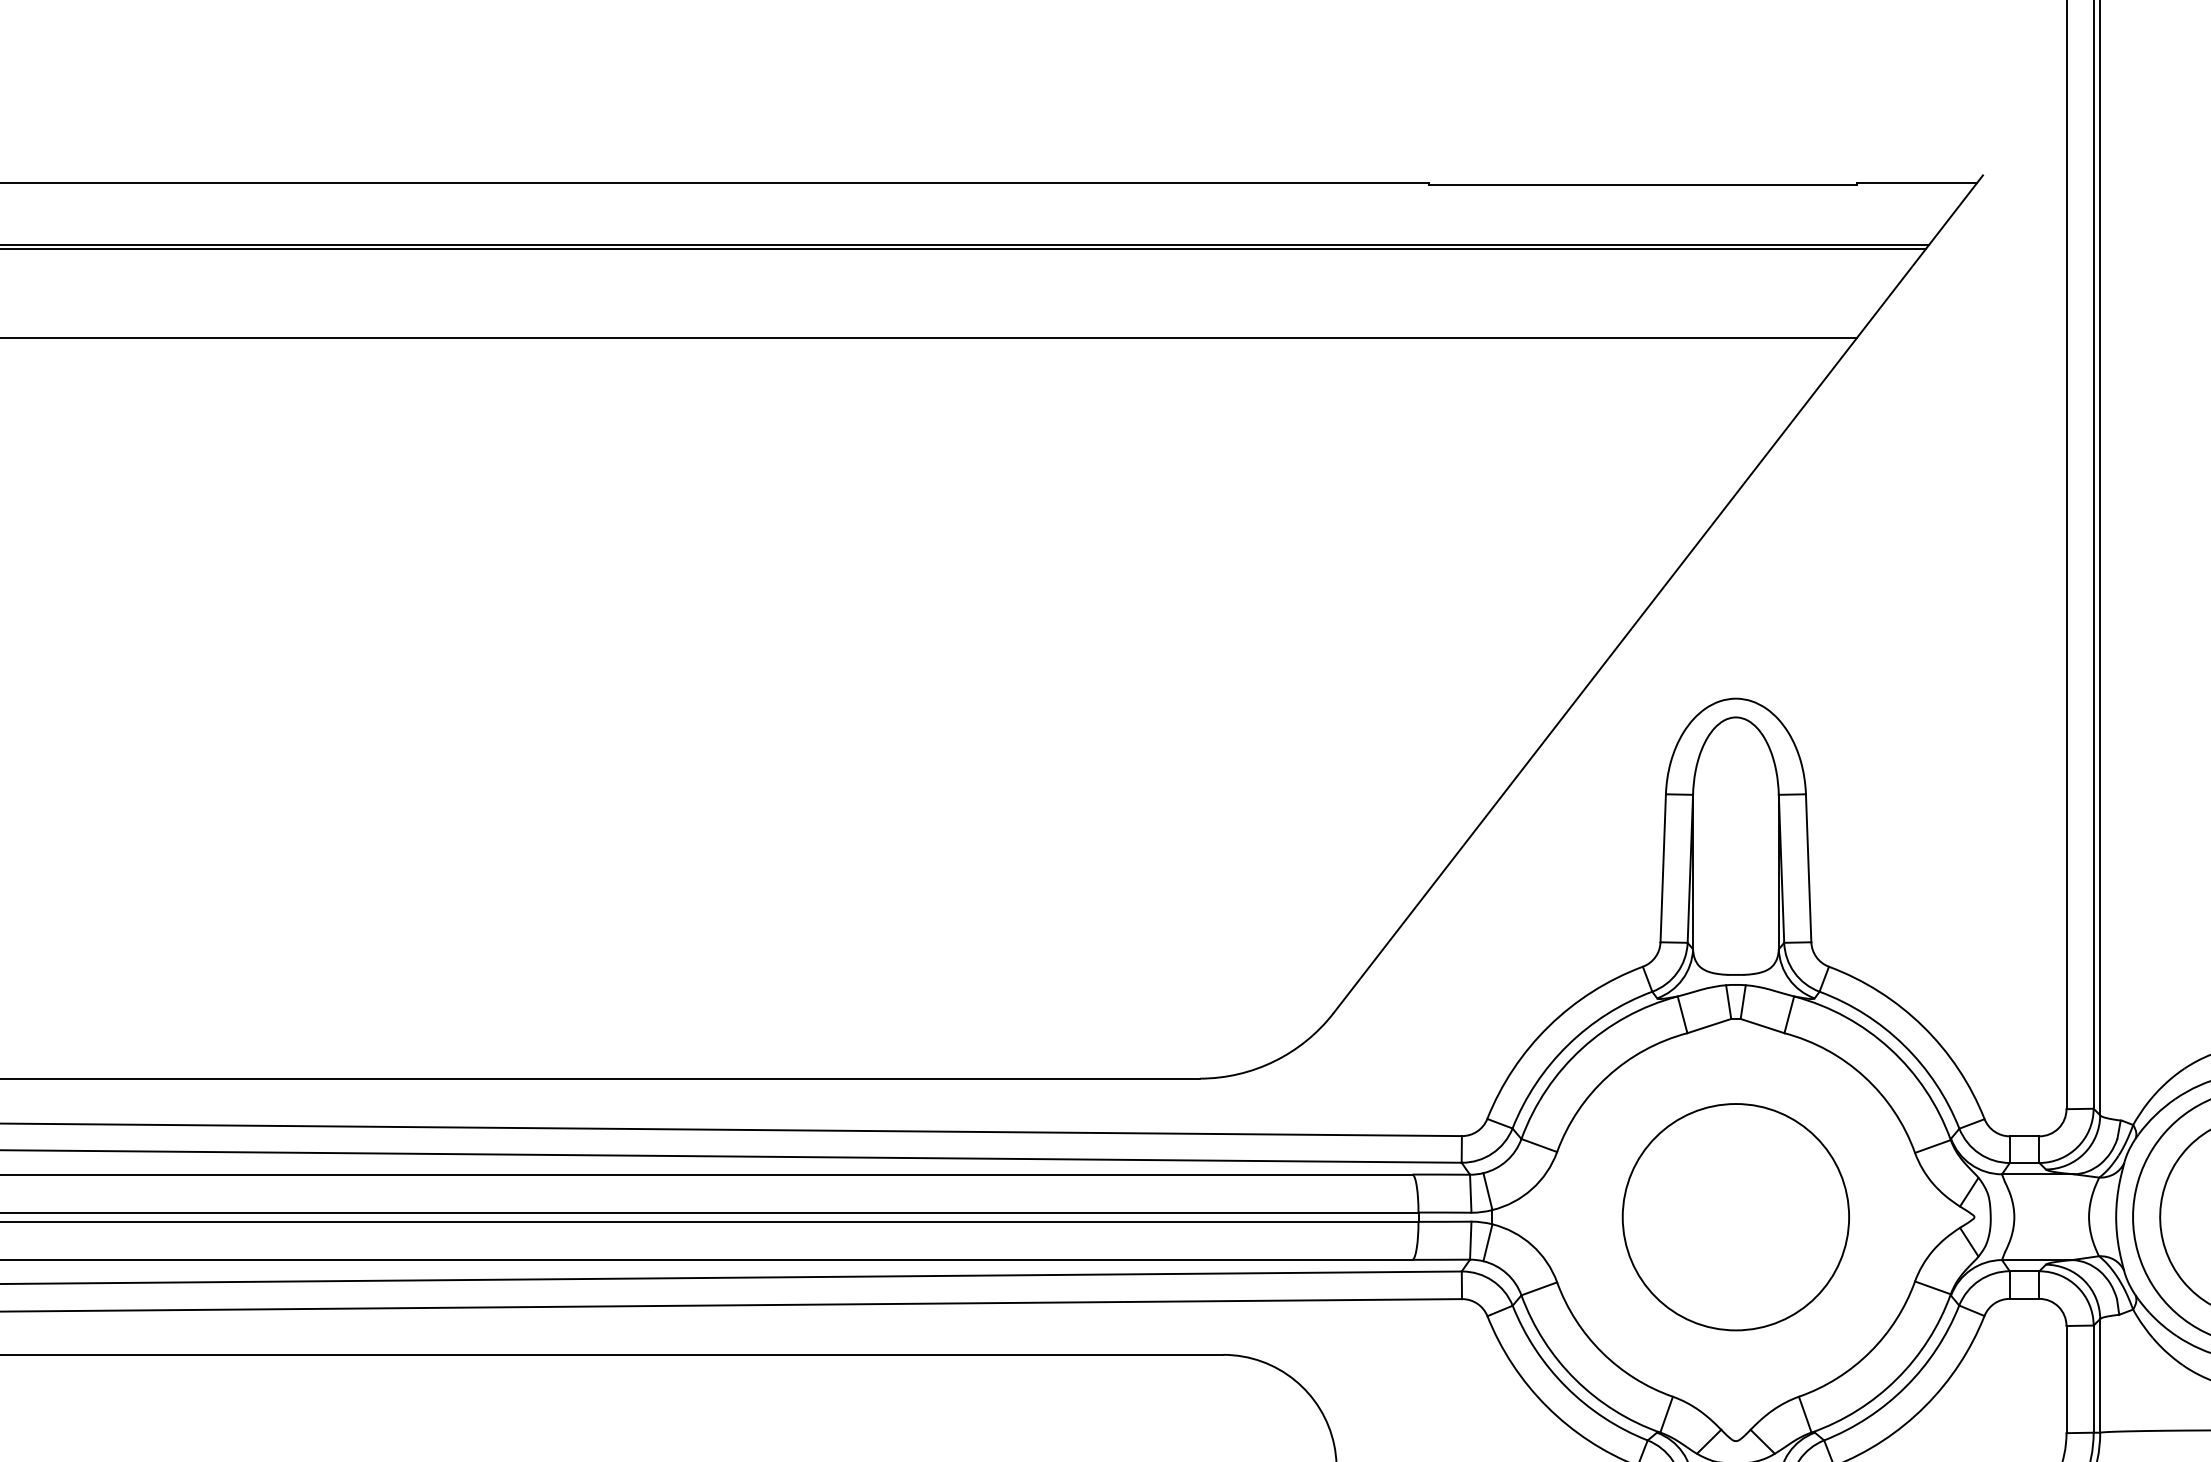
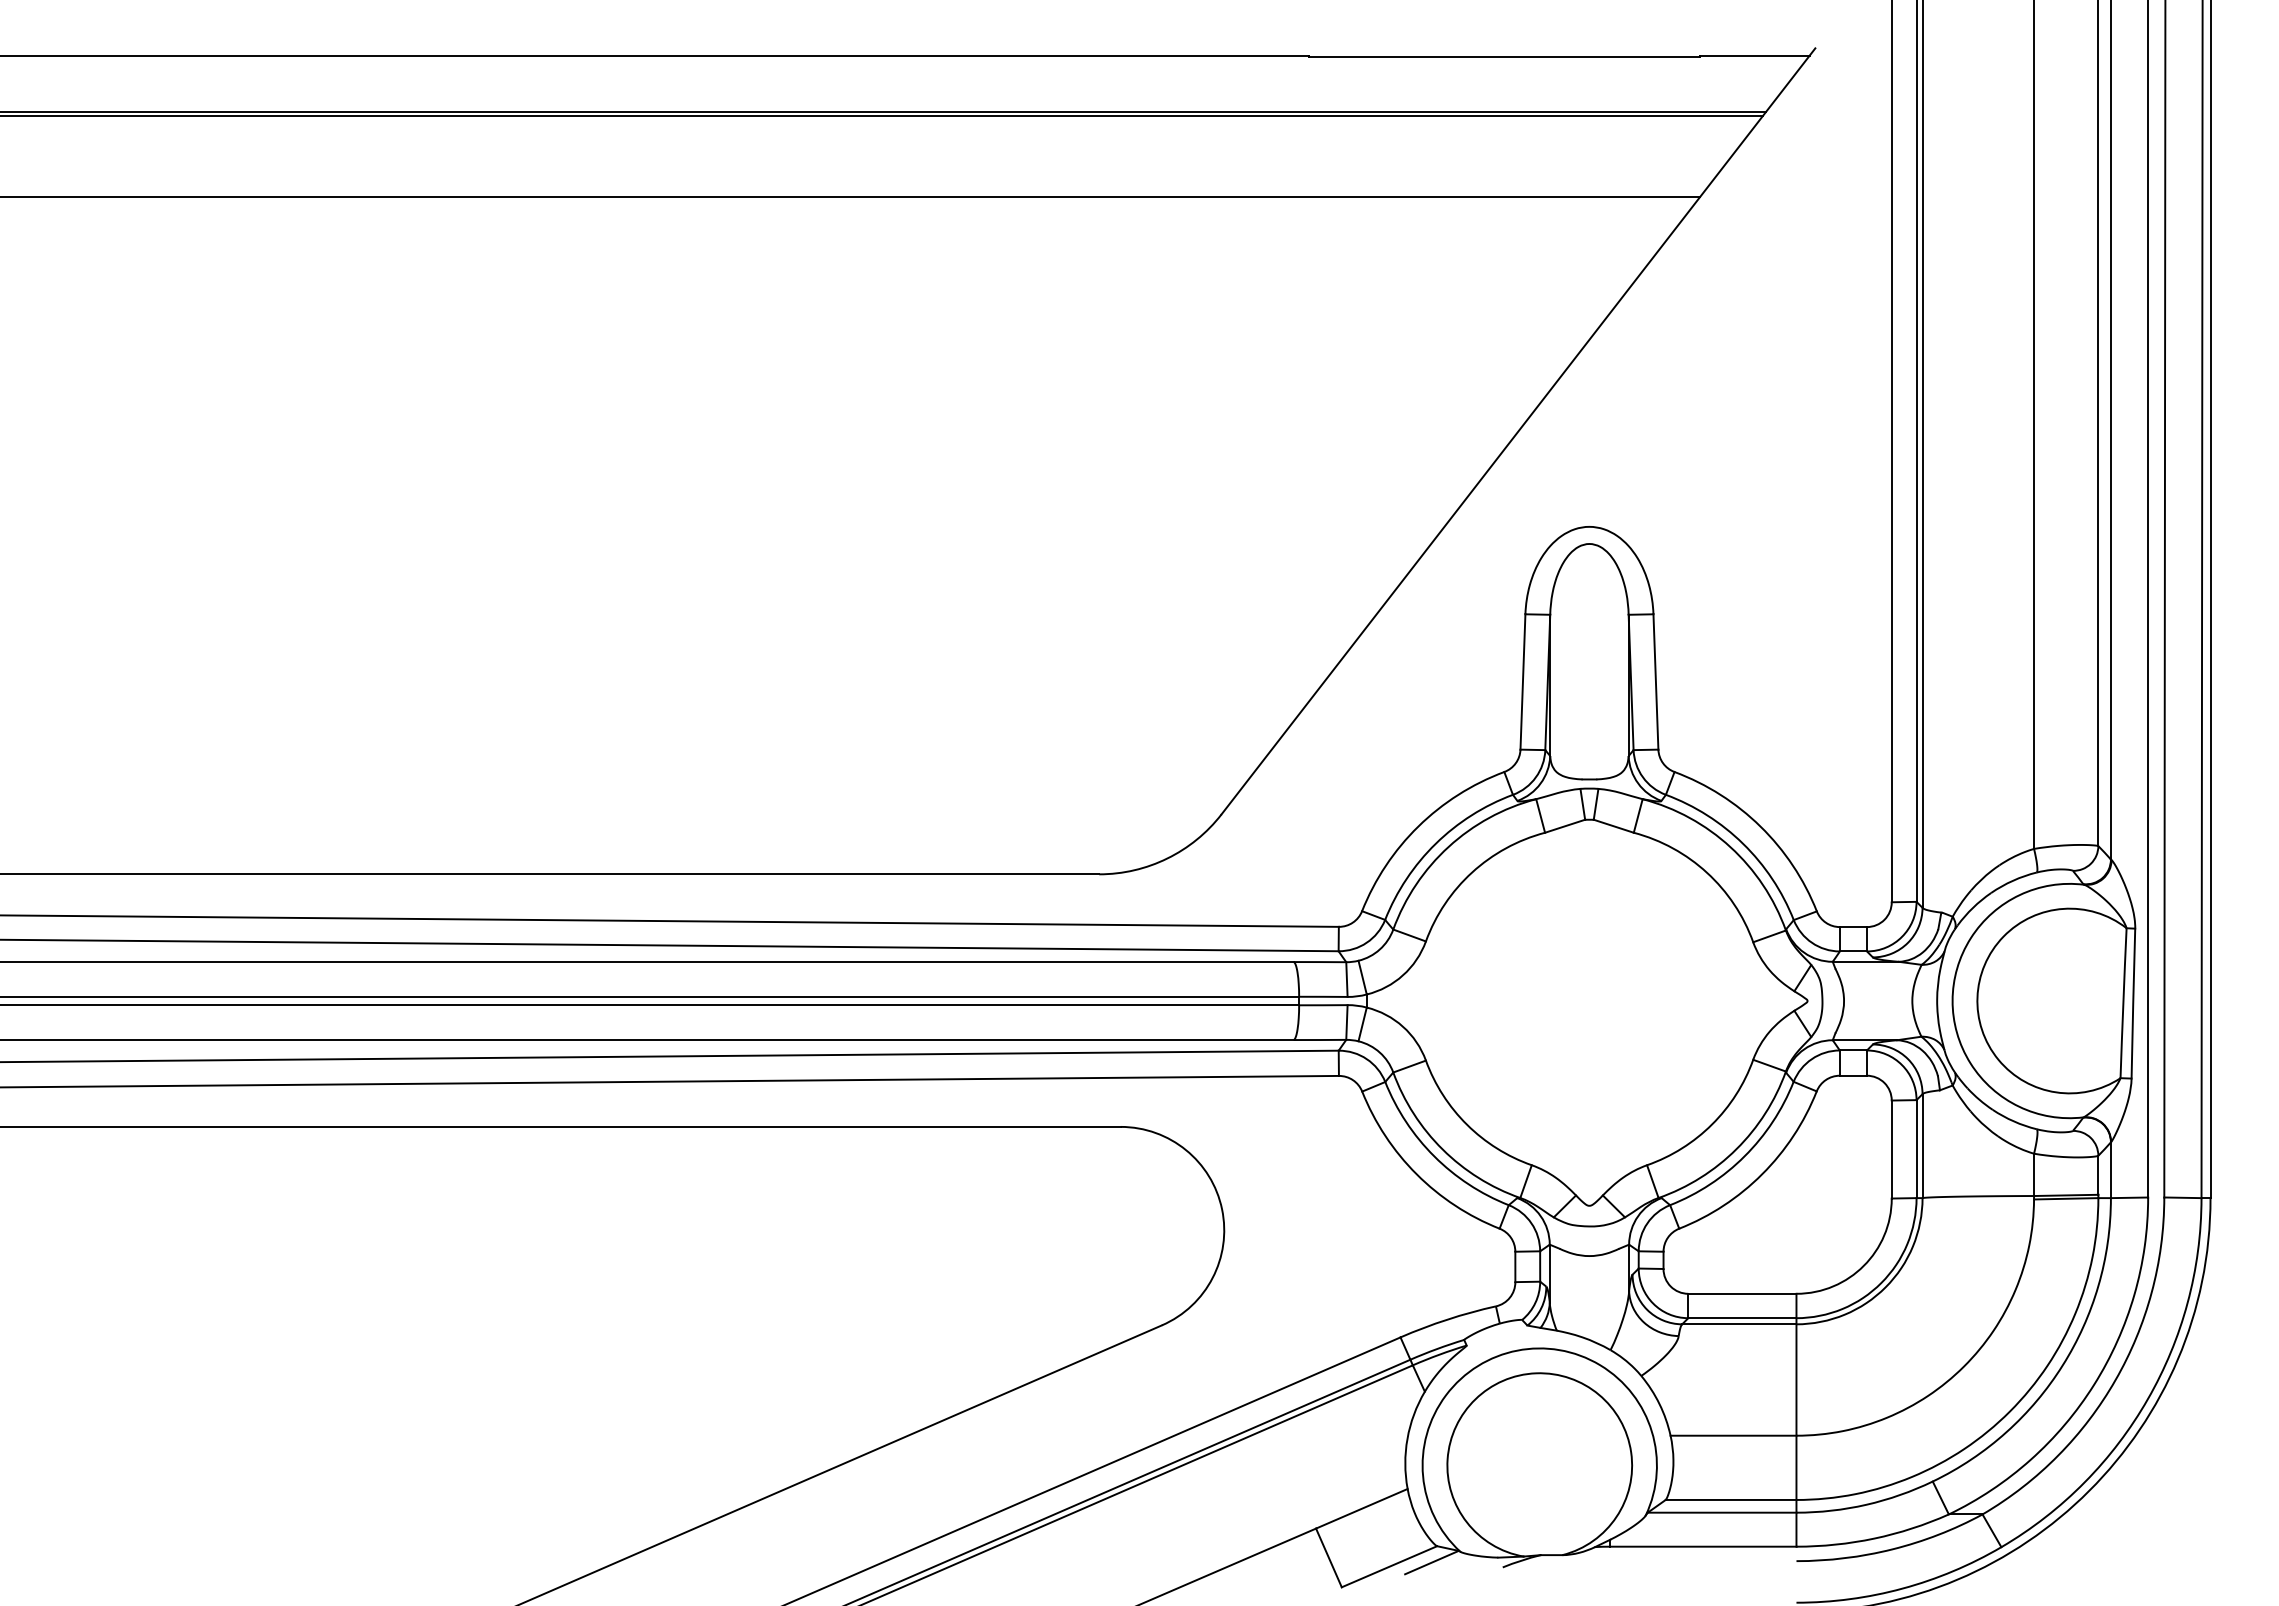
circle: (1736, 1216) -> (1589, 1000), removed

